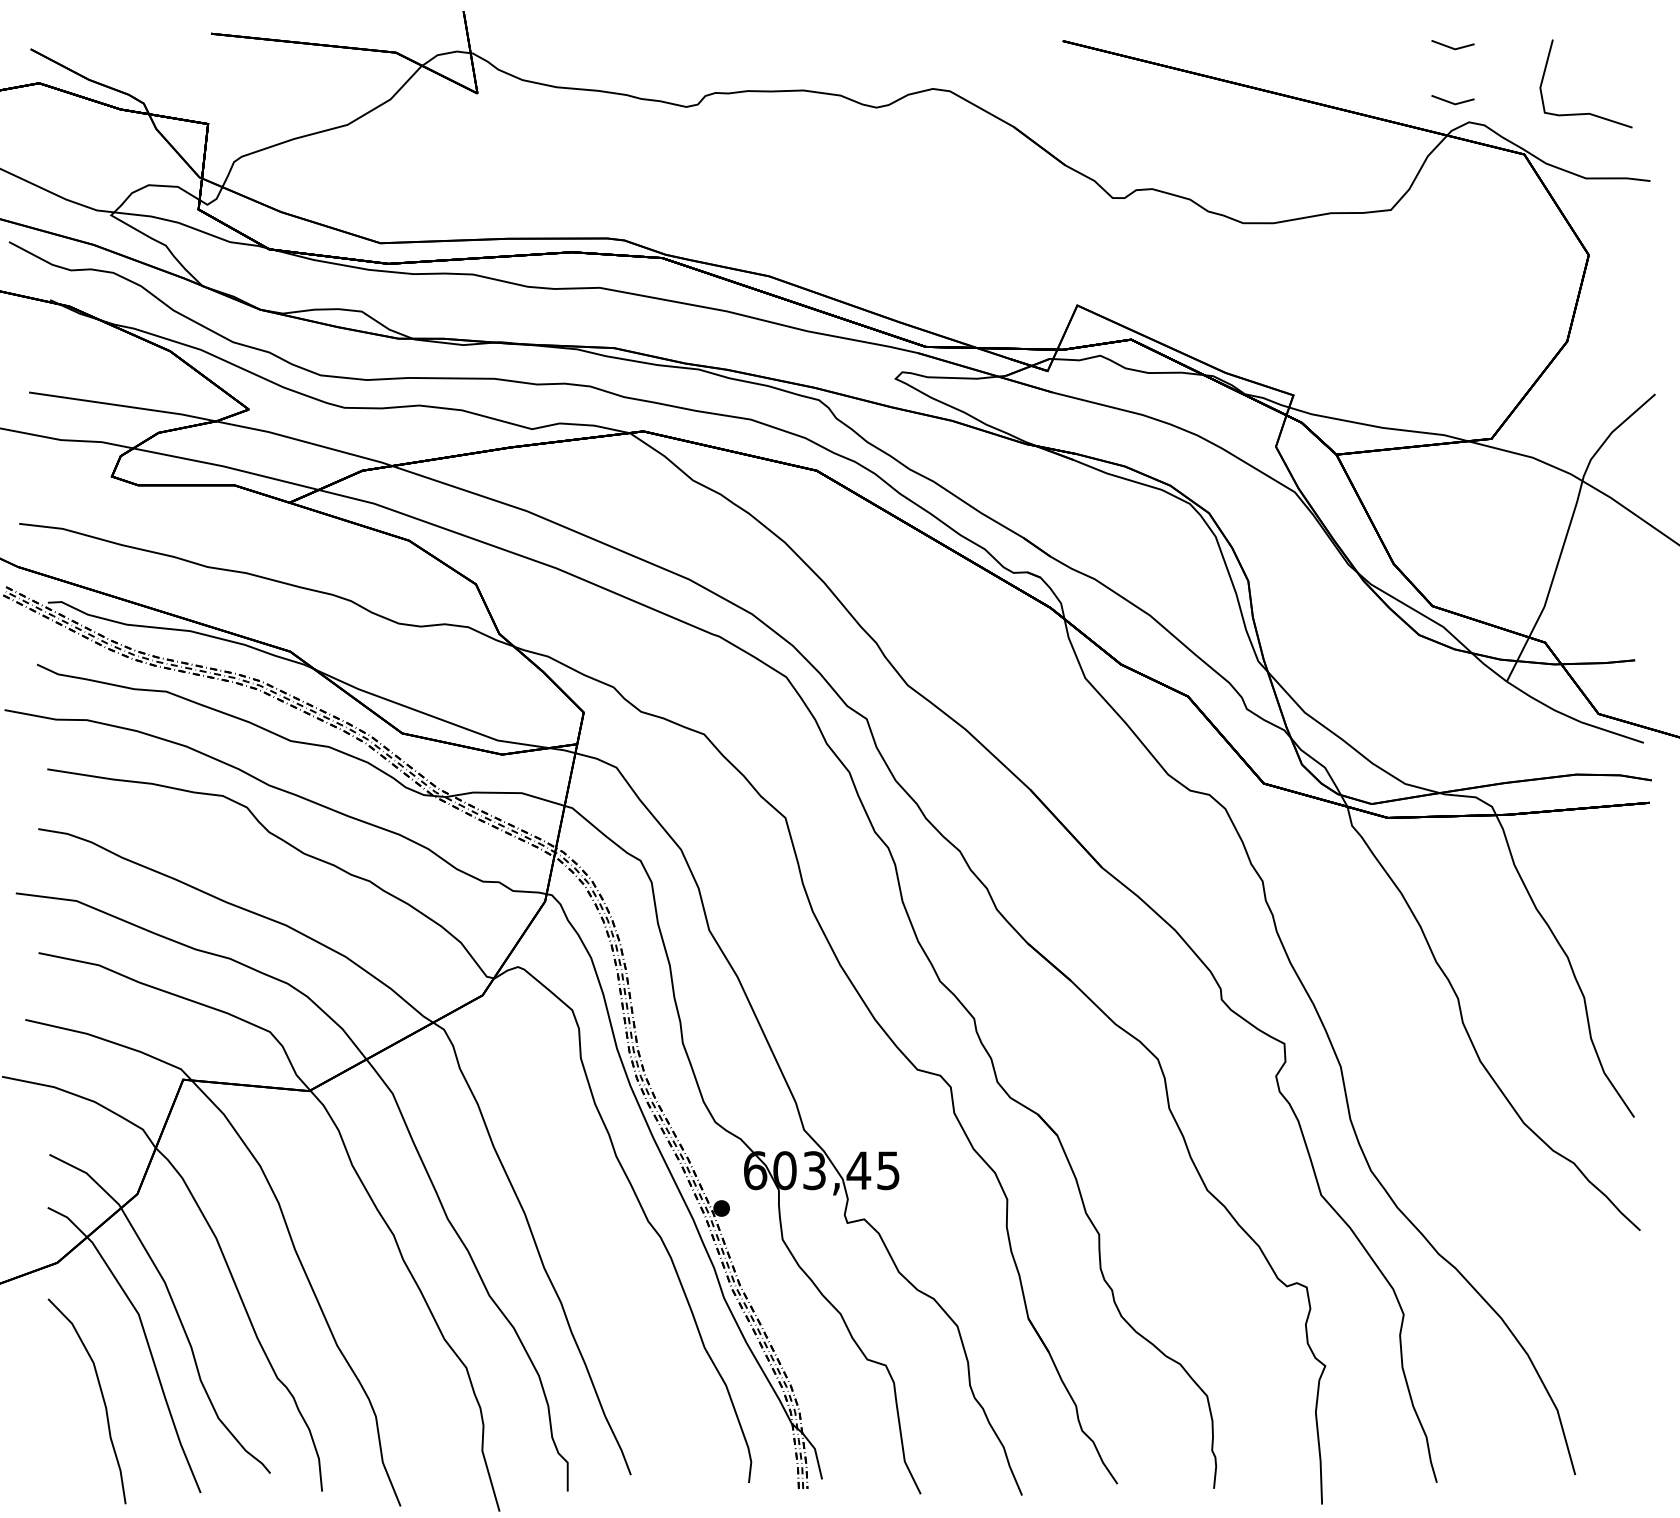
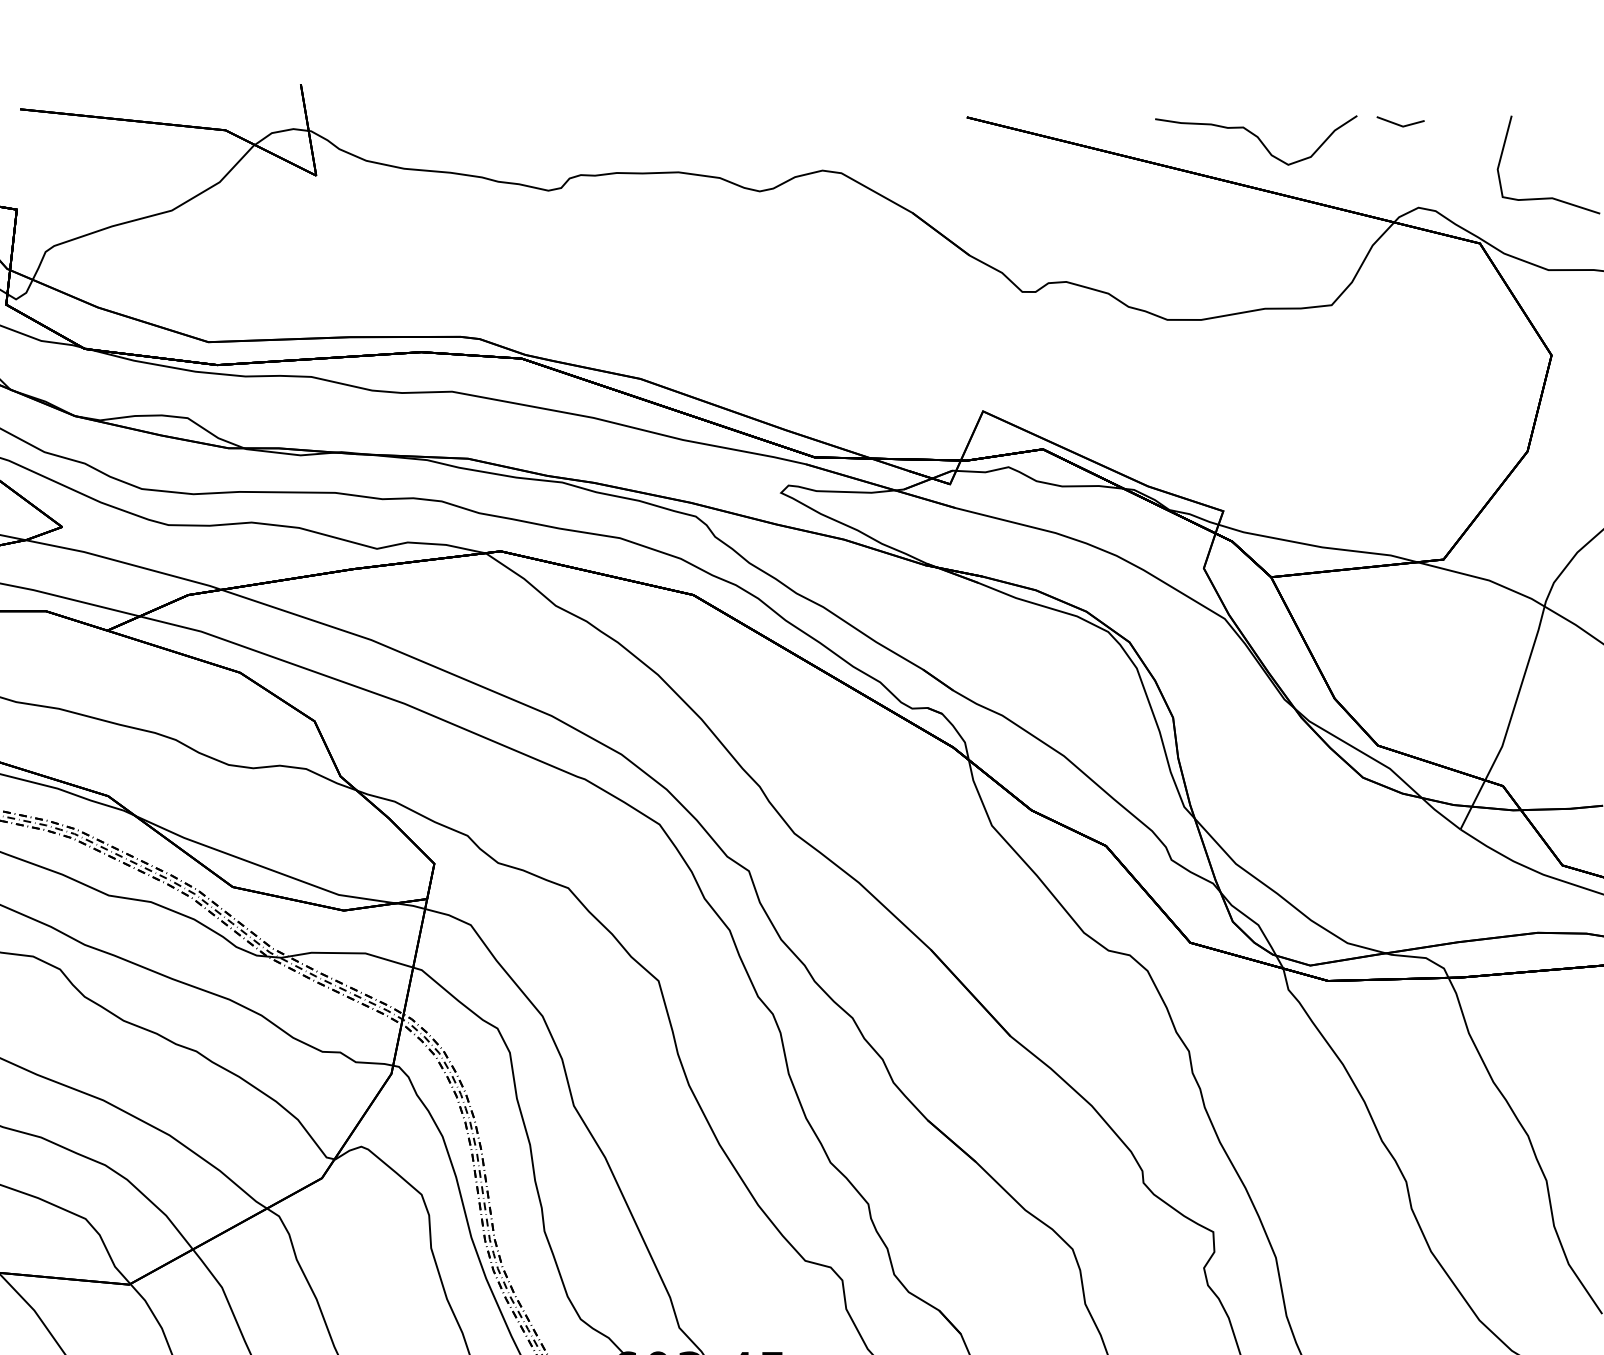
curve: (1324, 60) -> (1257, 139), added
line: (1452, 102) -> (1400, 185), removed

